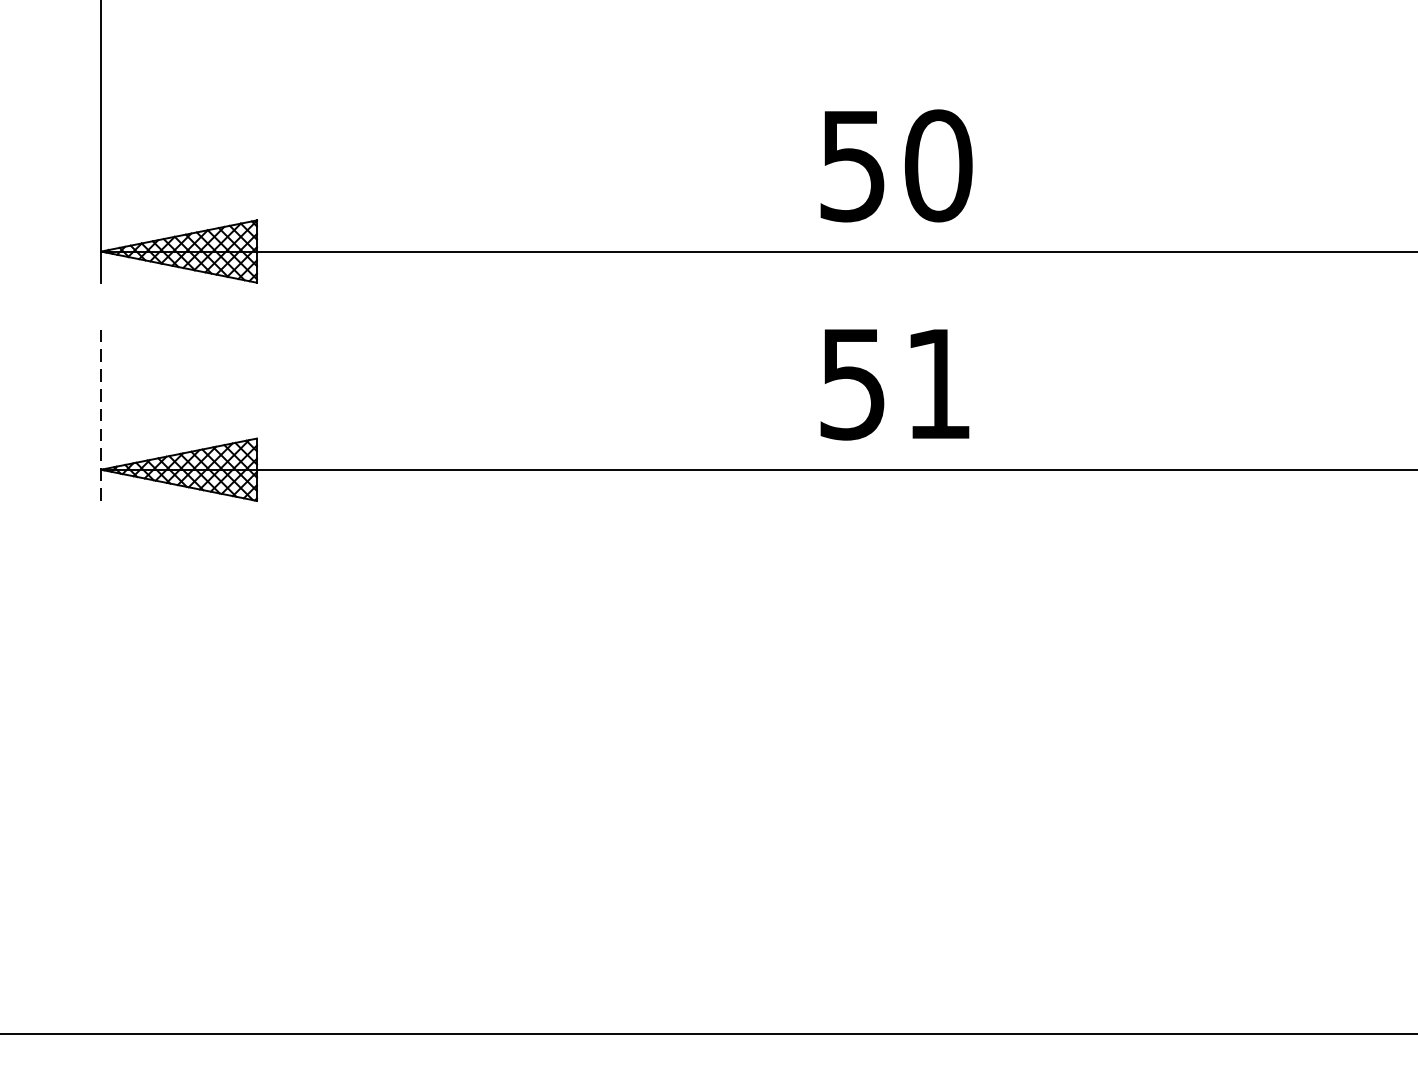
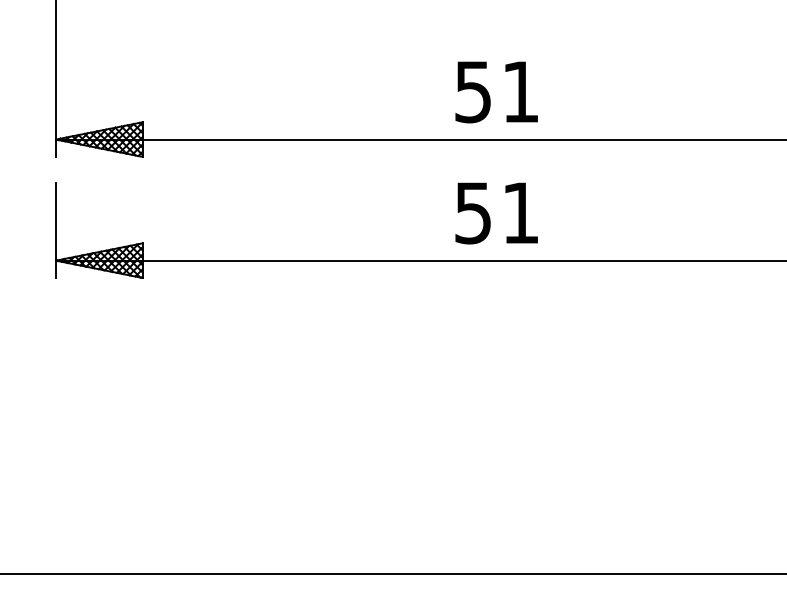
text: (937, 164) -> (520, 91), 50 -> 51
line: (101, 415) -> (56, 230), dashed -> solid

